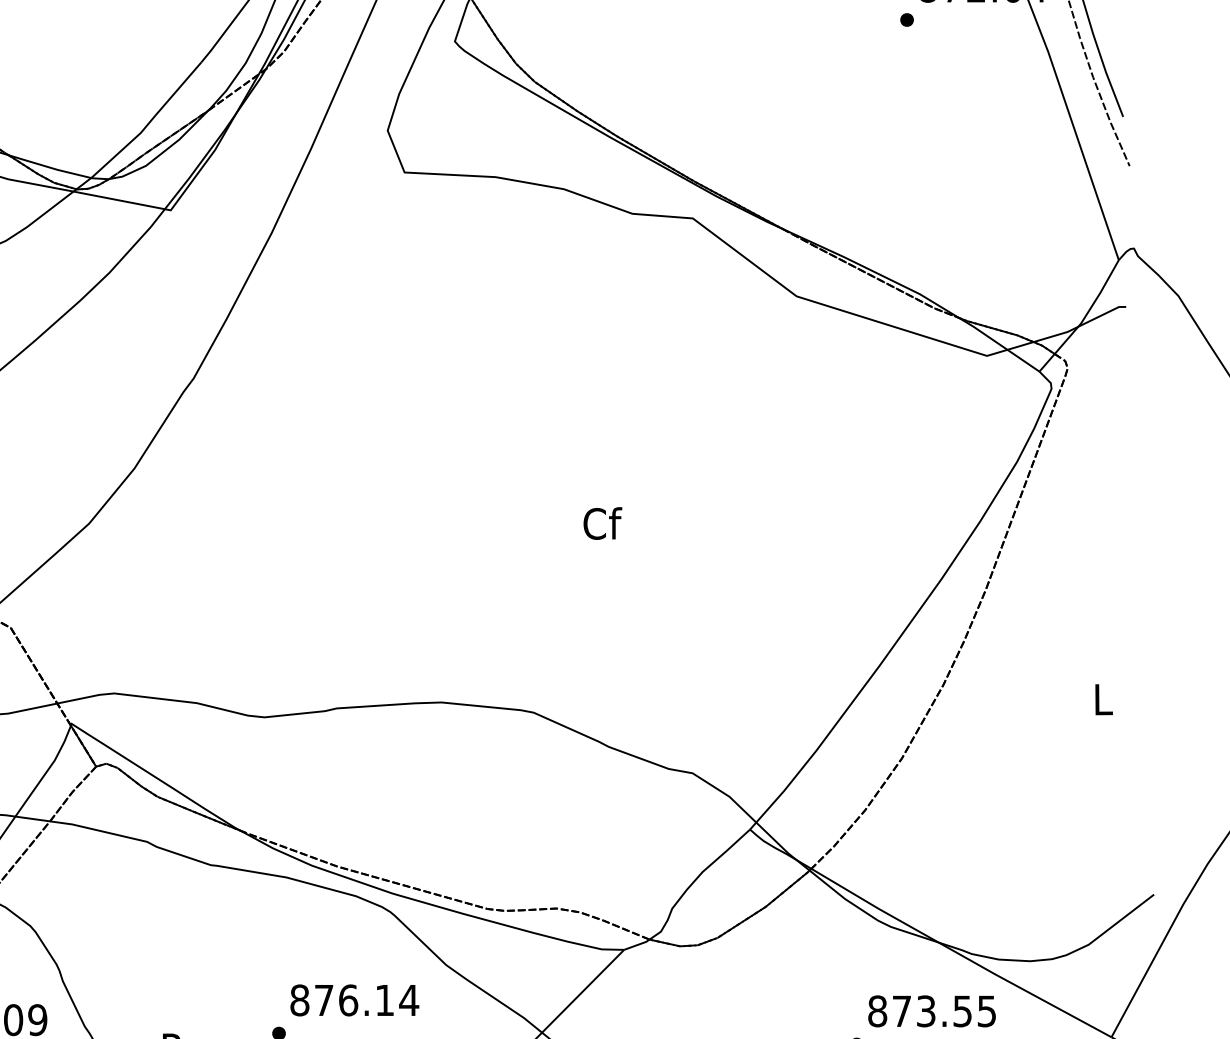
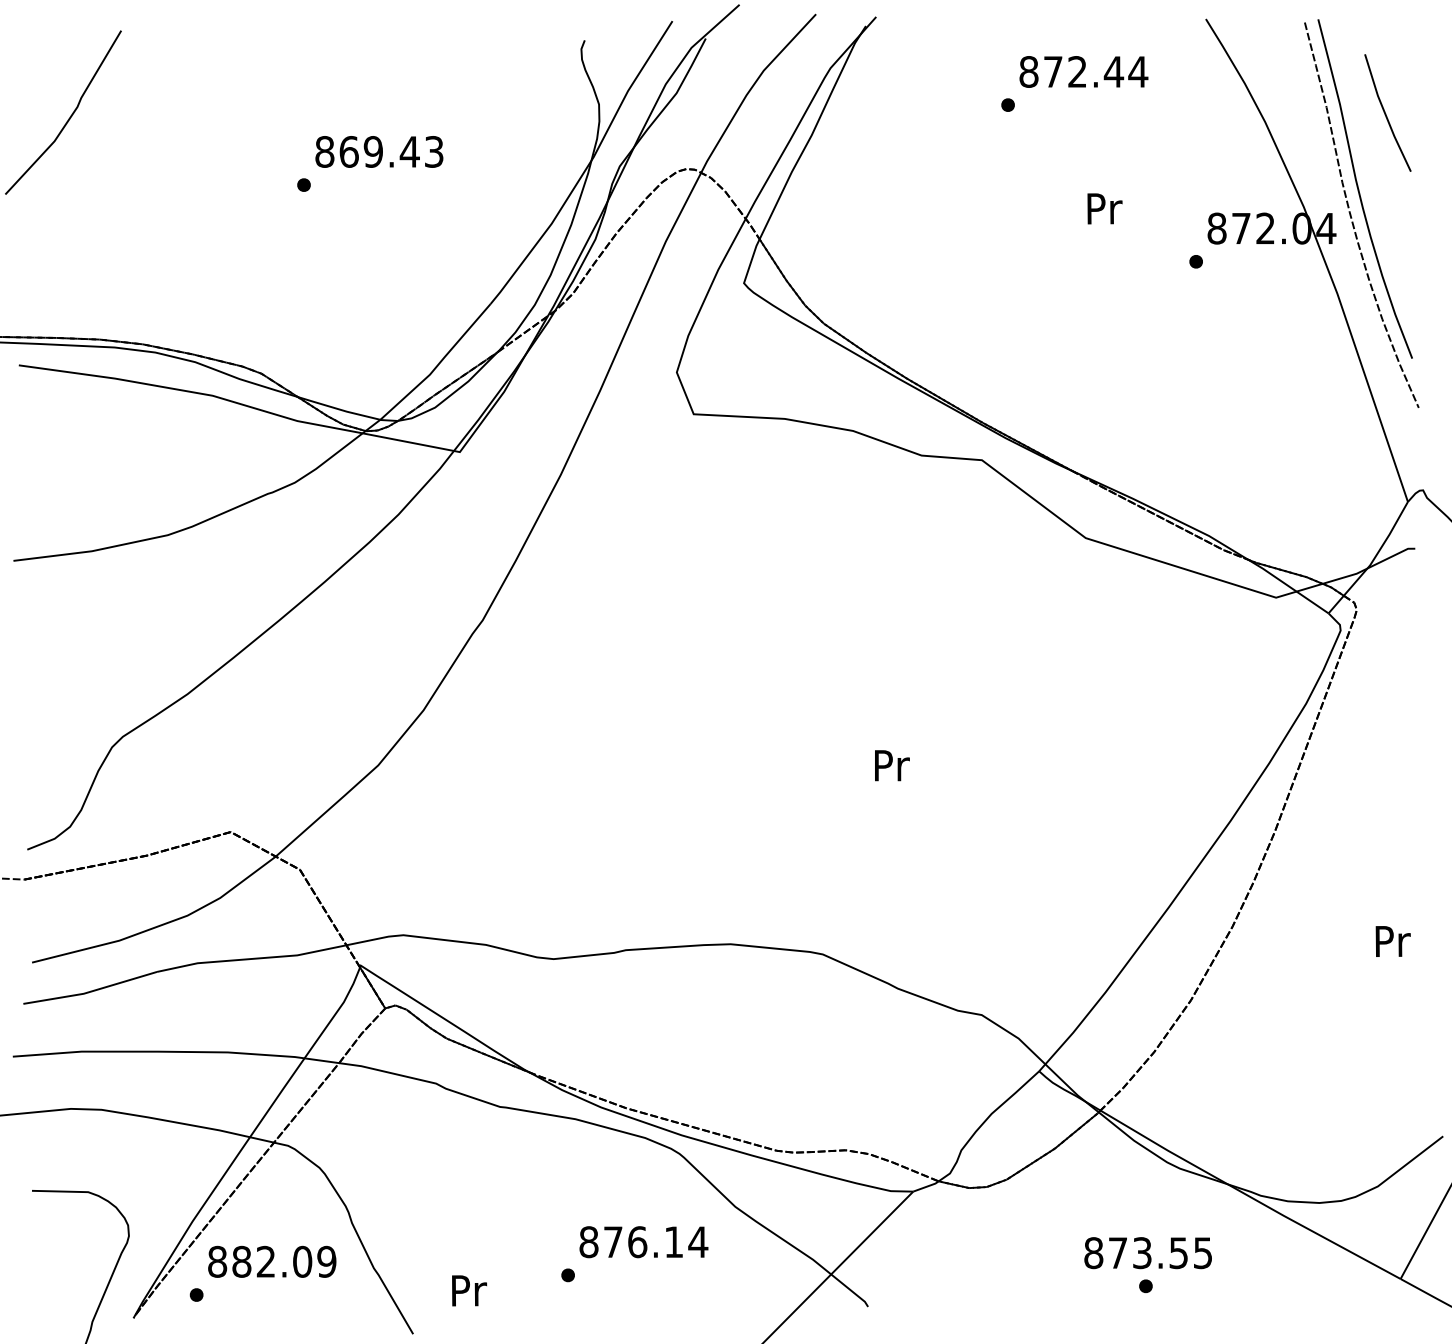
text: (602, 523) -> (891, 765), Cf -> Pr
text: (1103, 699) -> (1392, 941), L -> Pr
text: (931, 1011) -> (1147, 1253), moved

